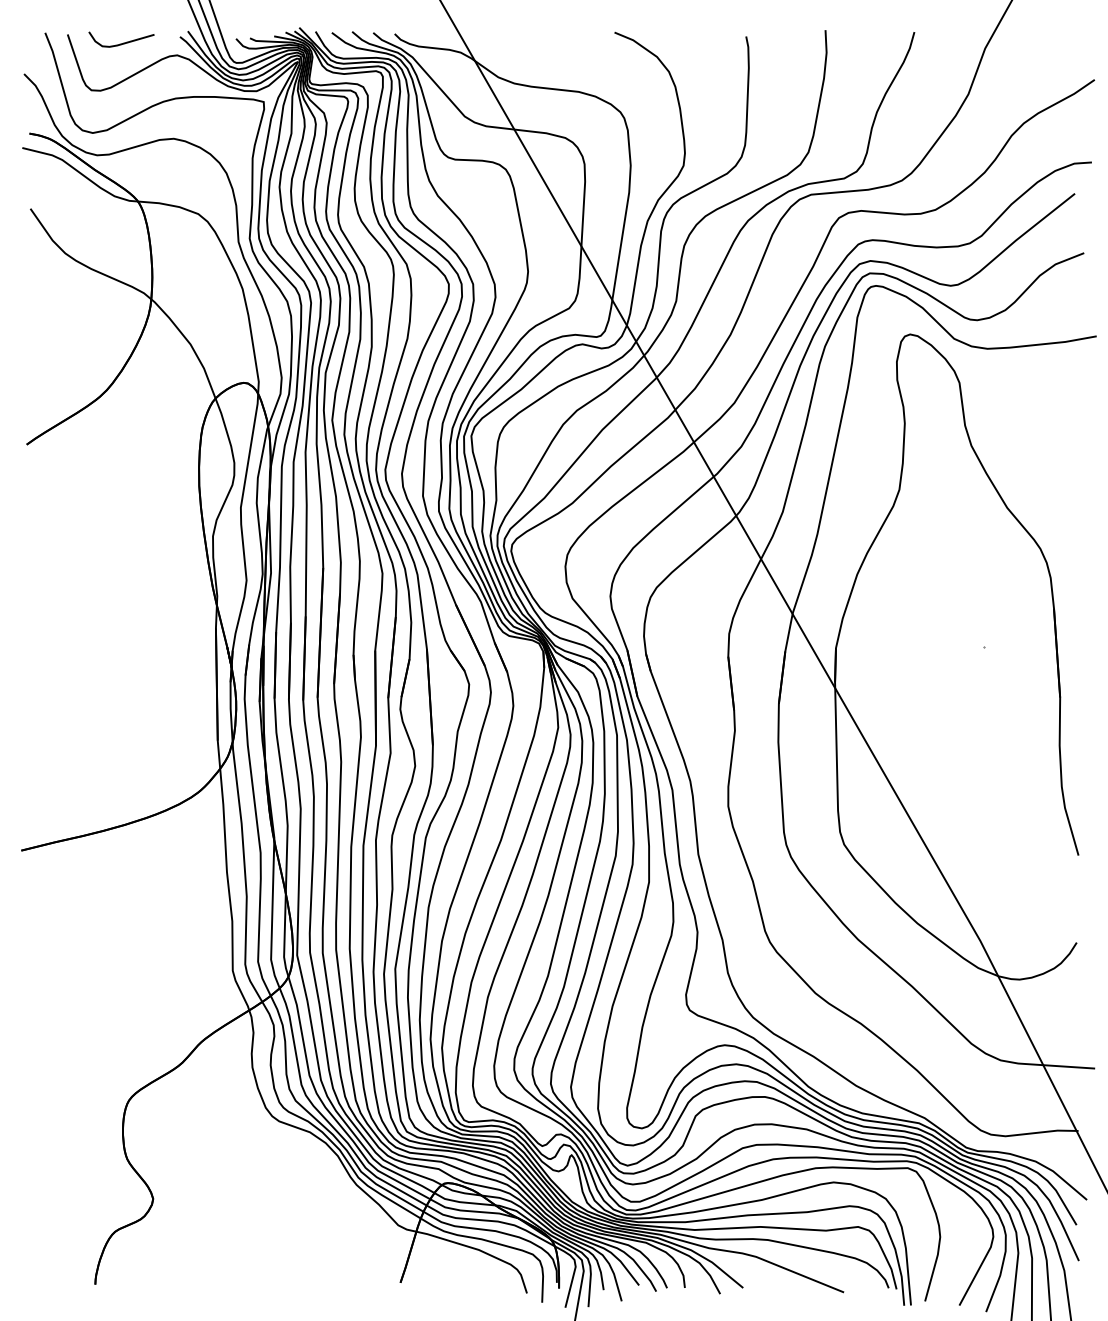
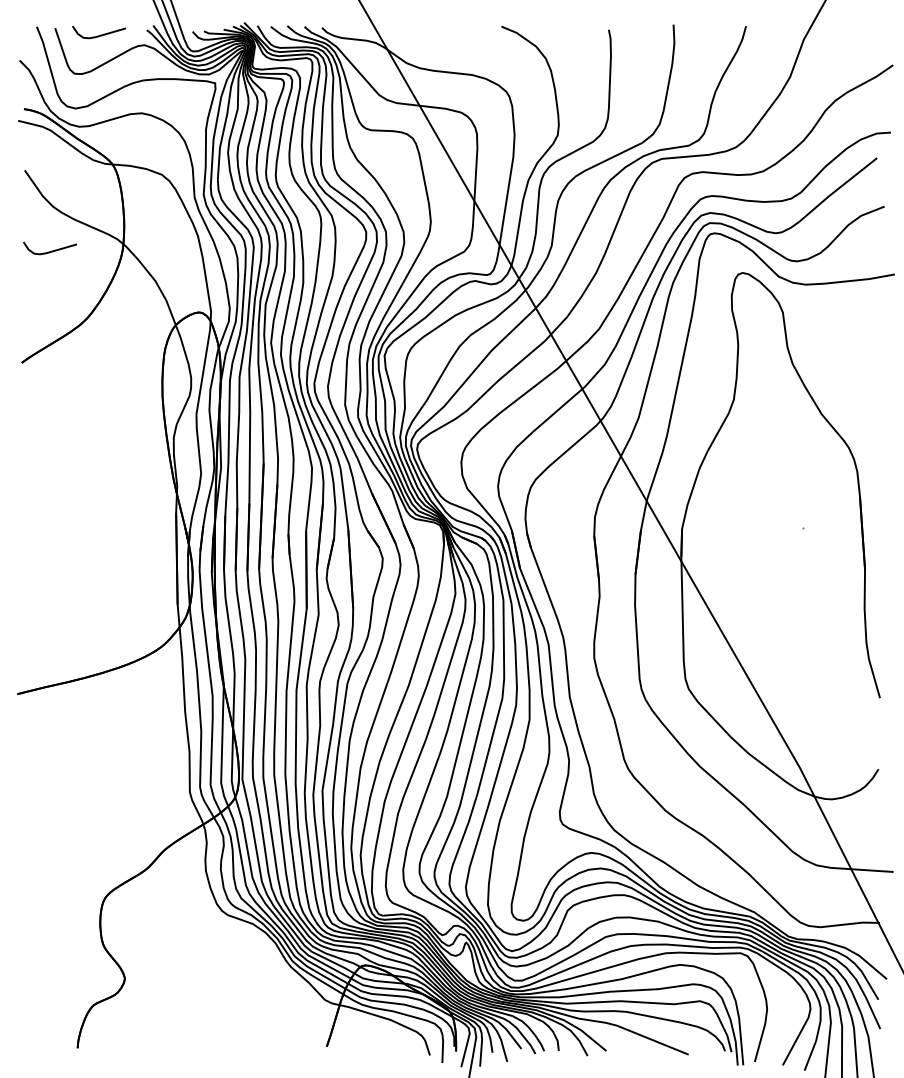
curve: (63, 306) -> (51, 250), added

